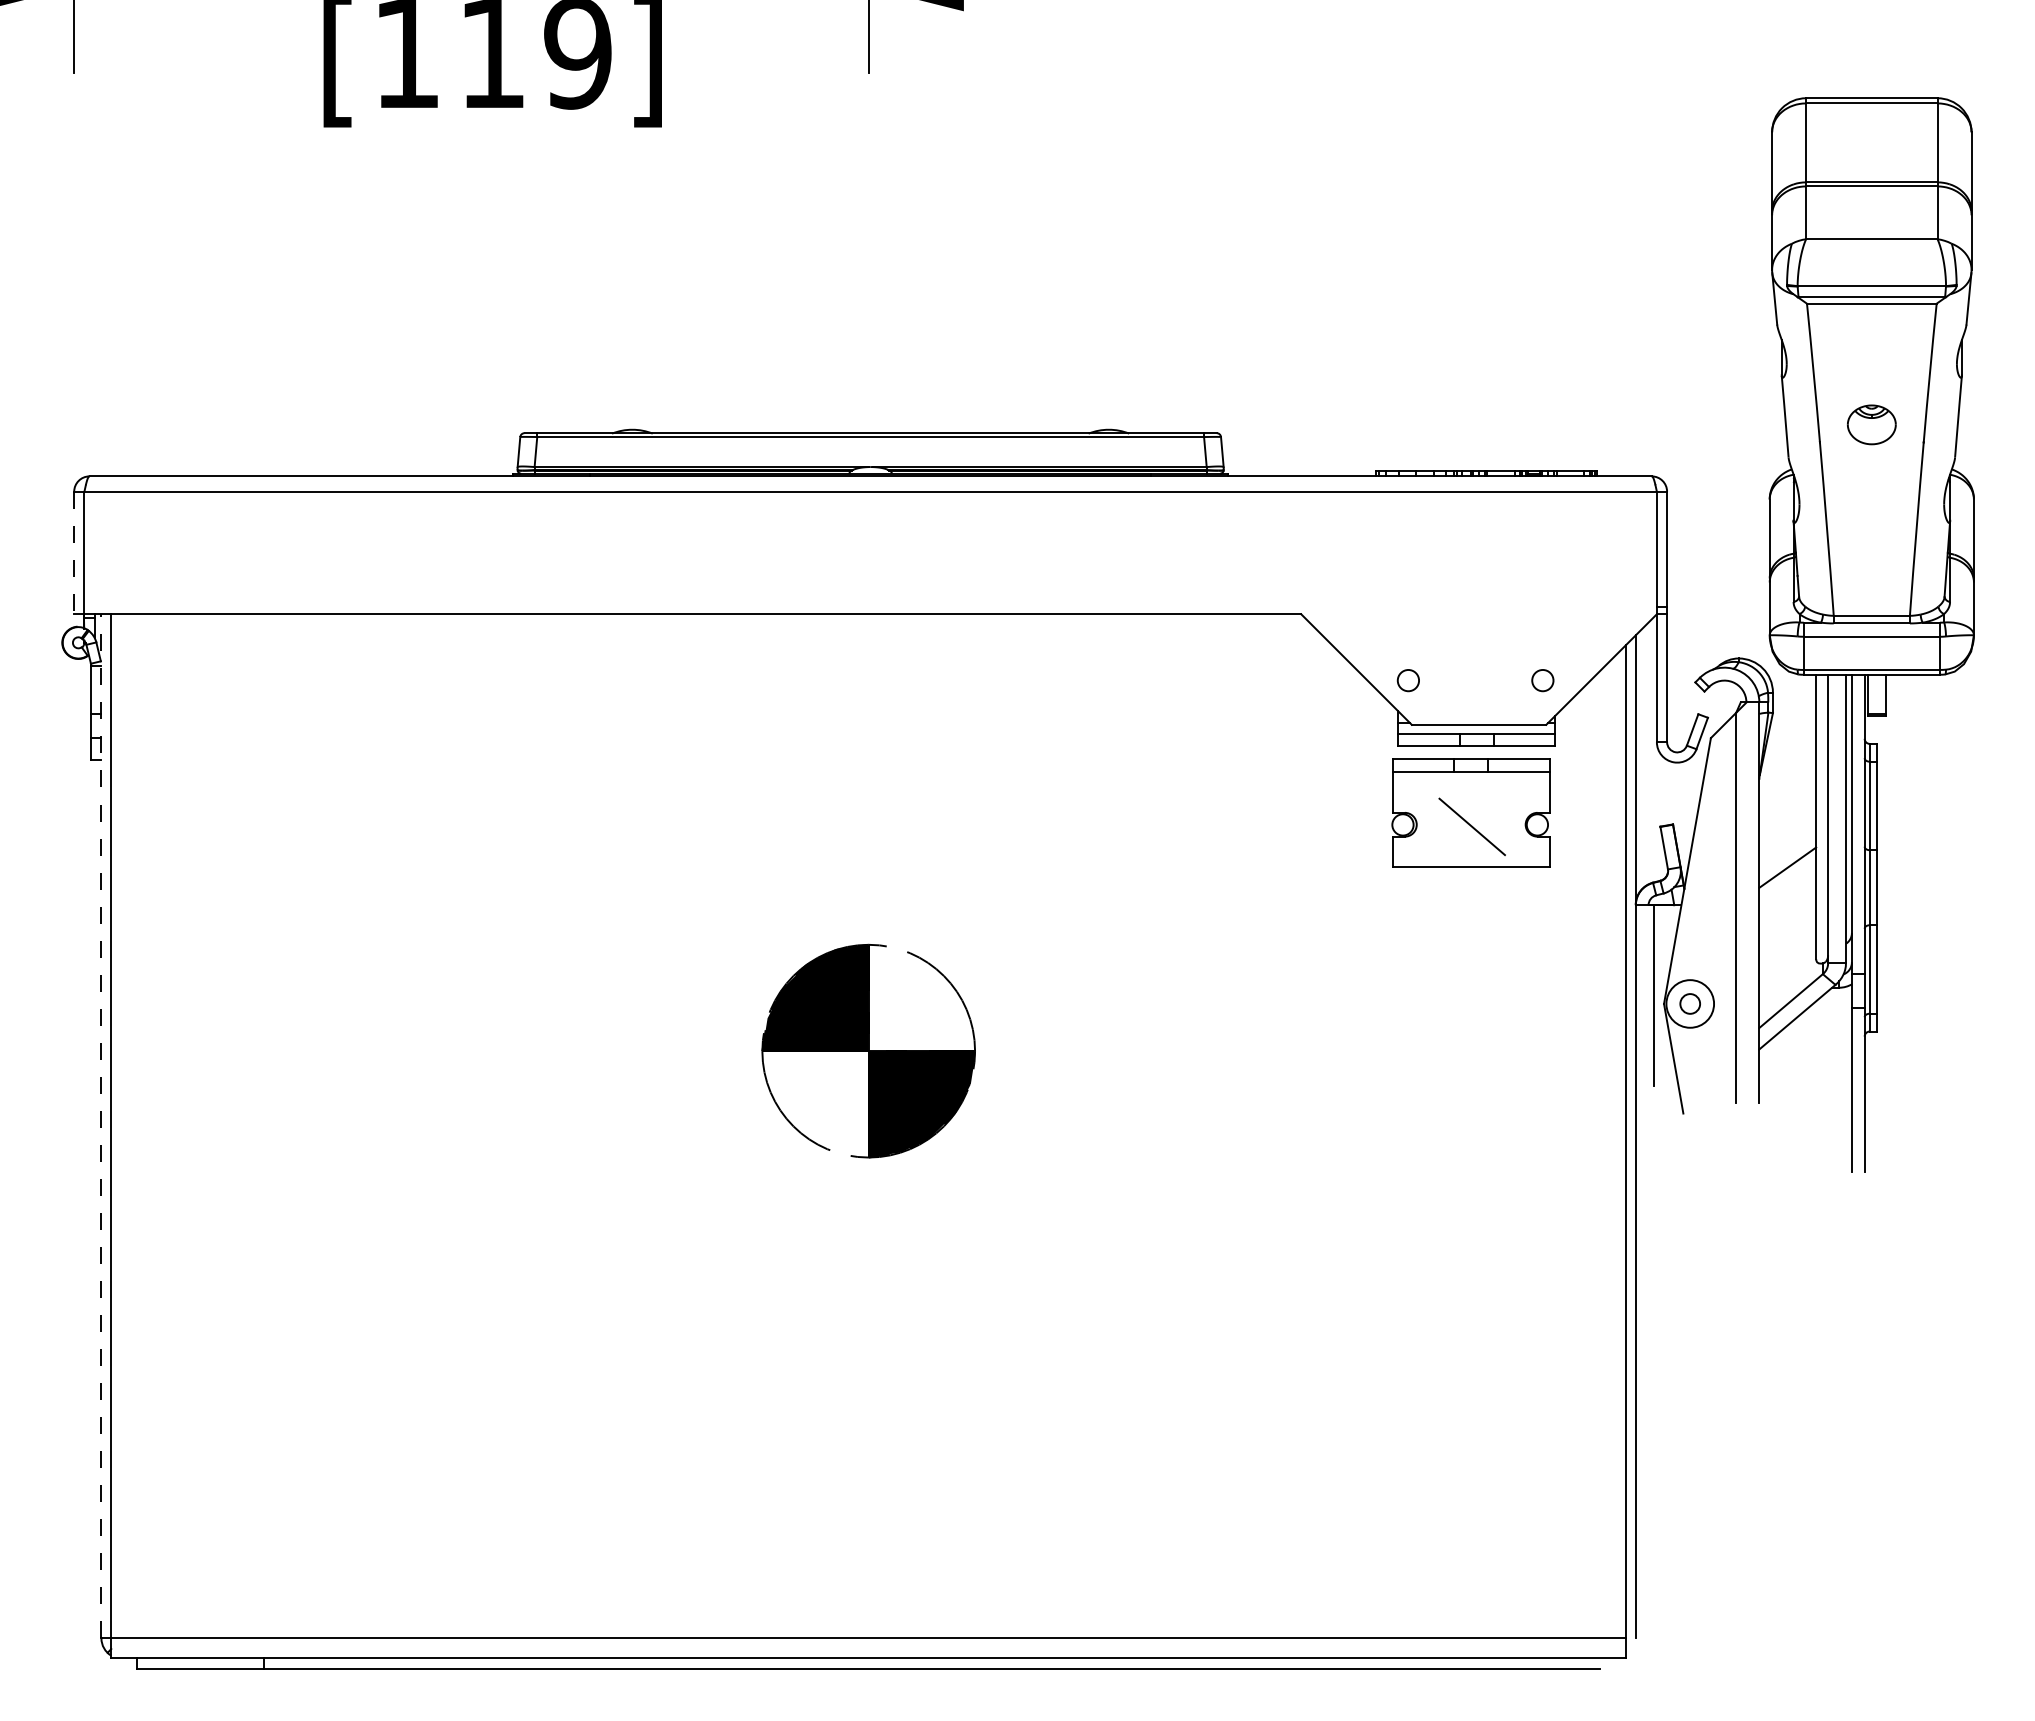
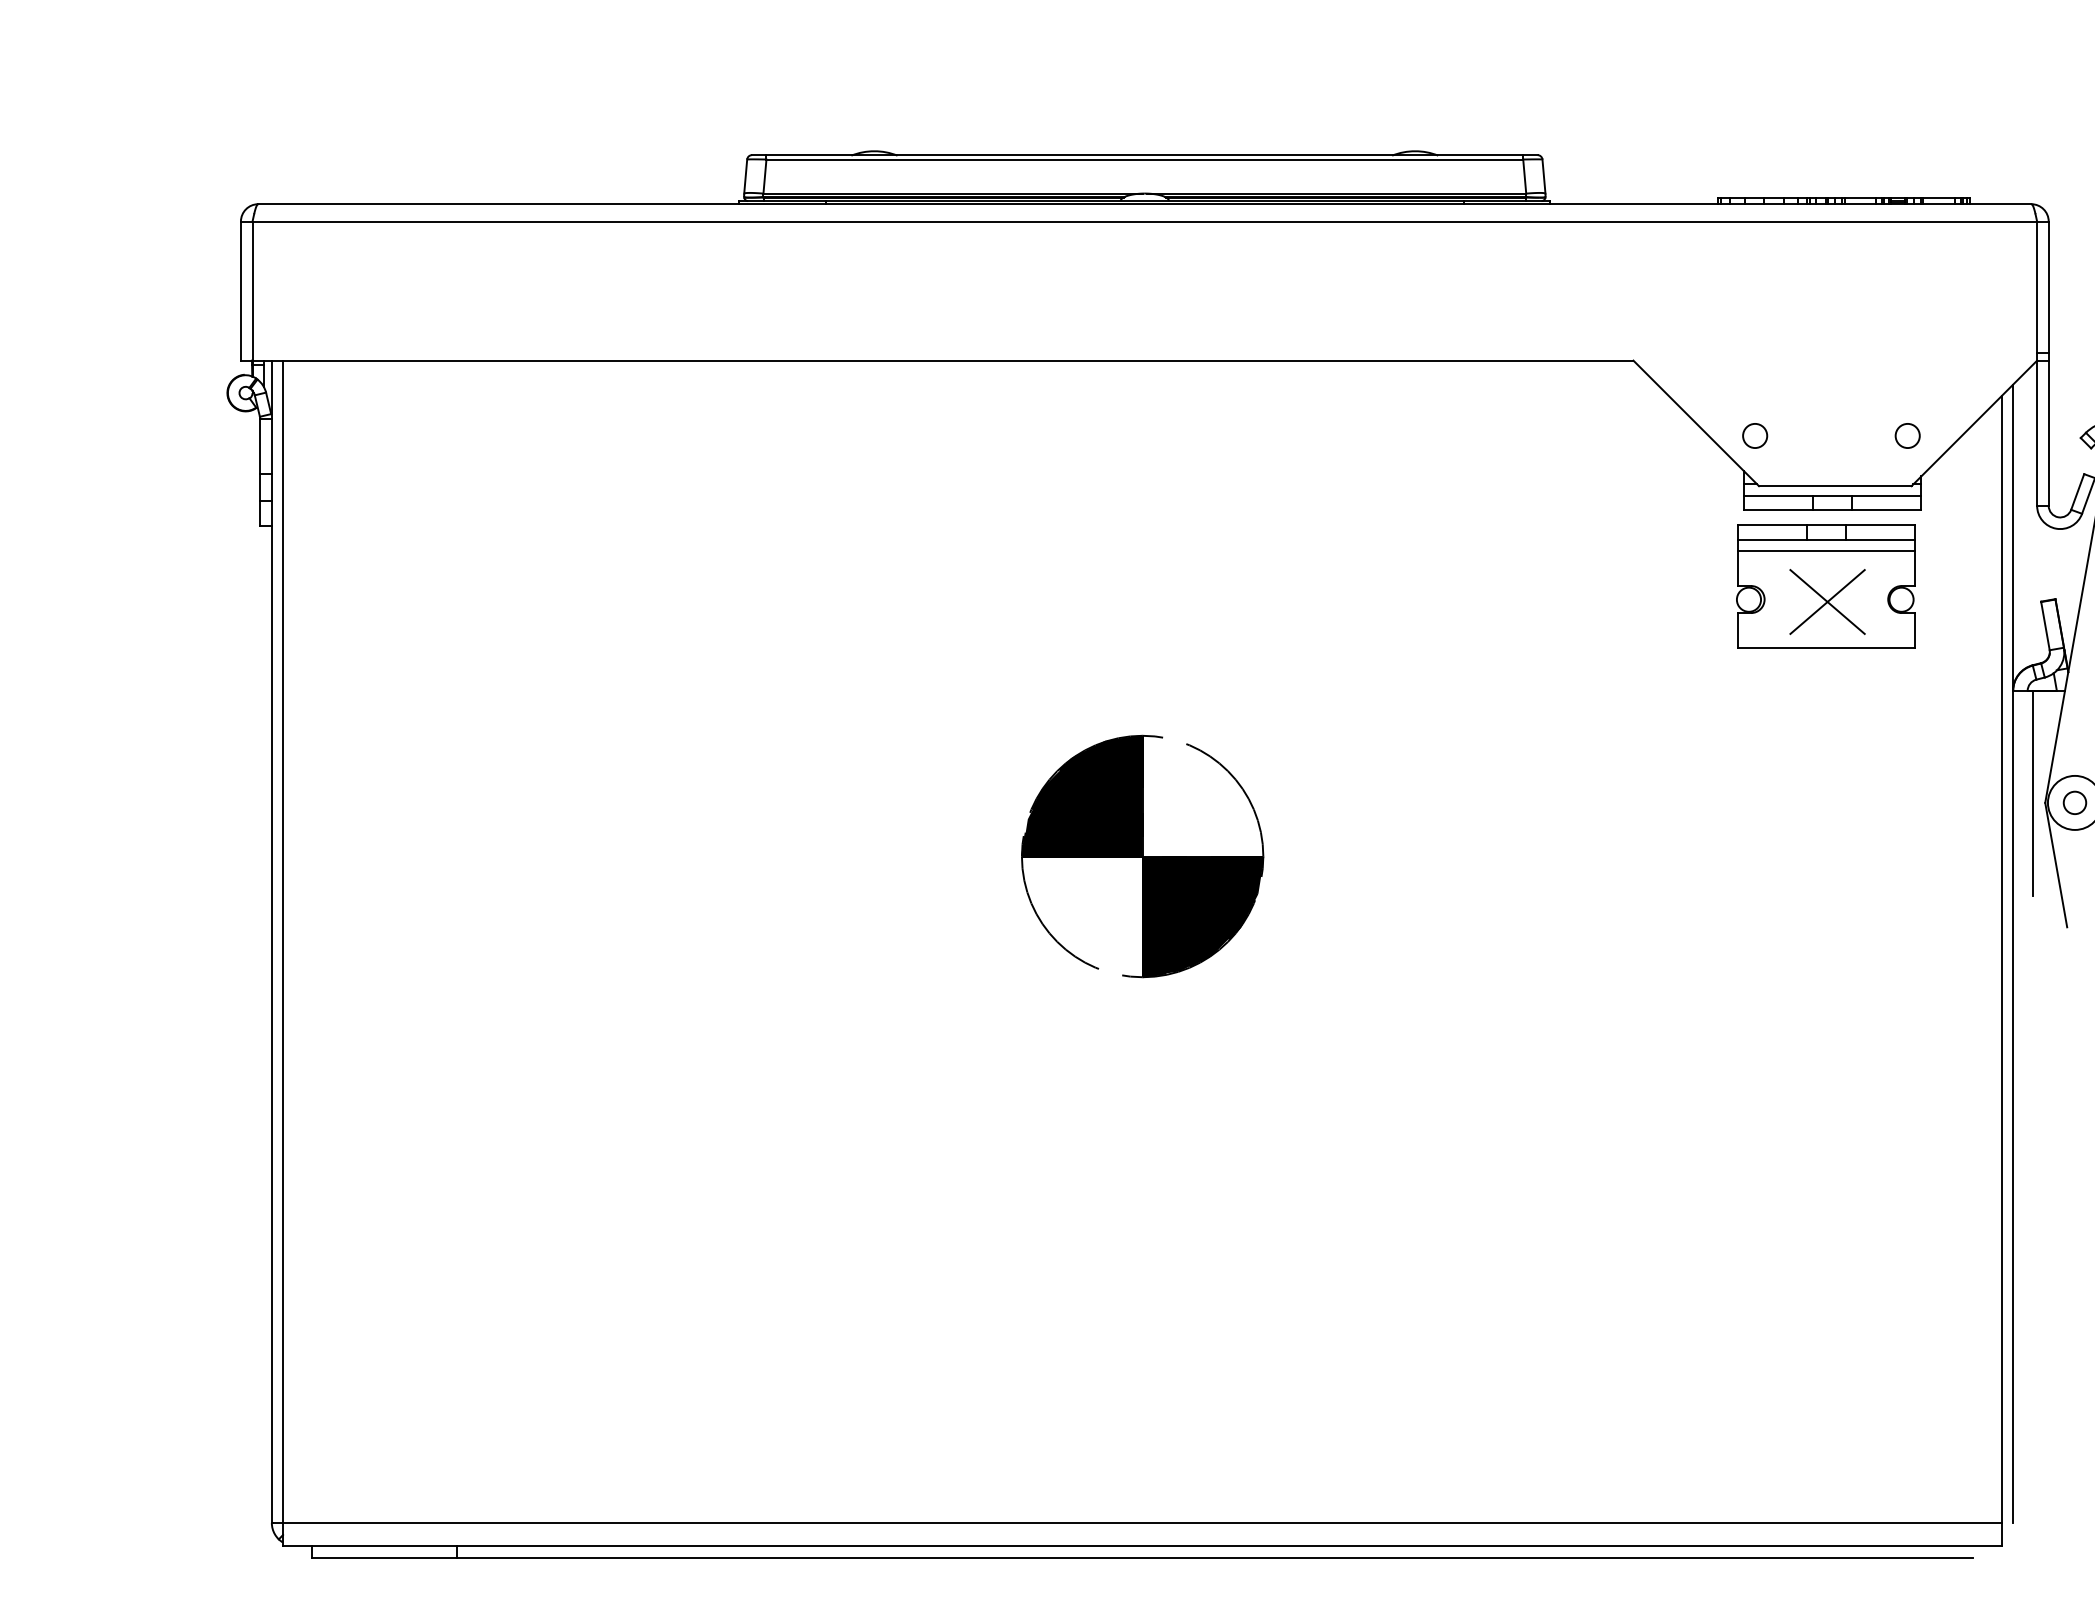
line: (74, 553) -> (241, 291), dashed -> solid
line: (1470, 782) -> (1825, 551), added
line: (1471, 826) -> (1826, 601), added
line: (101, 1125) -> (271, 940), dashed -> solid

